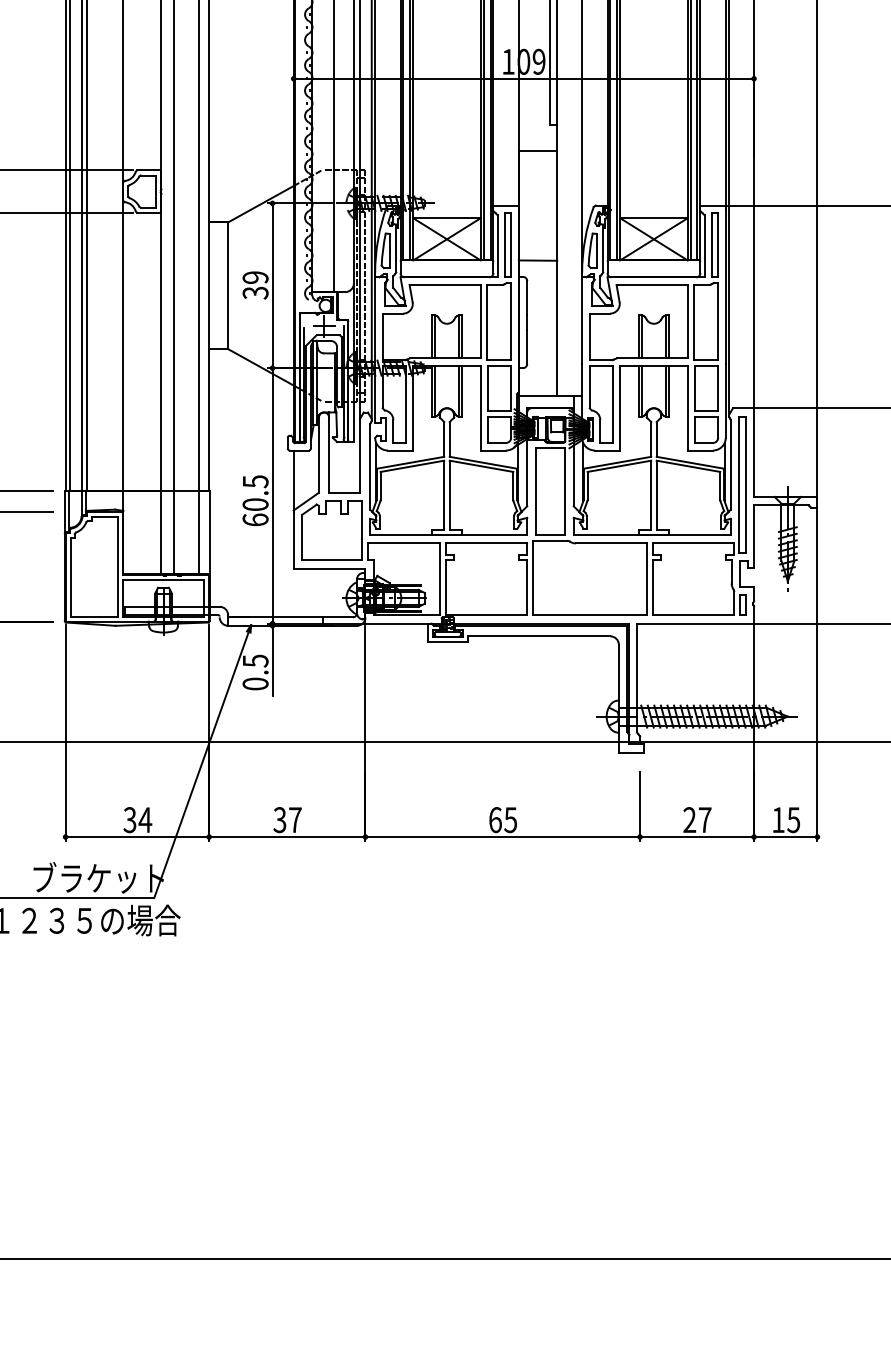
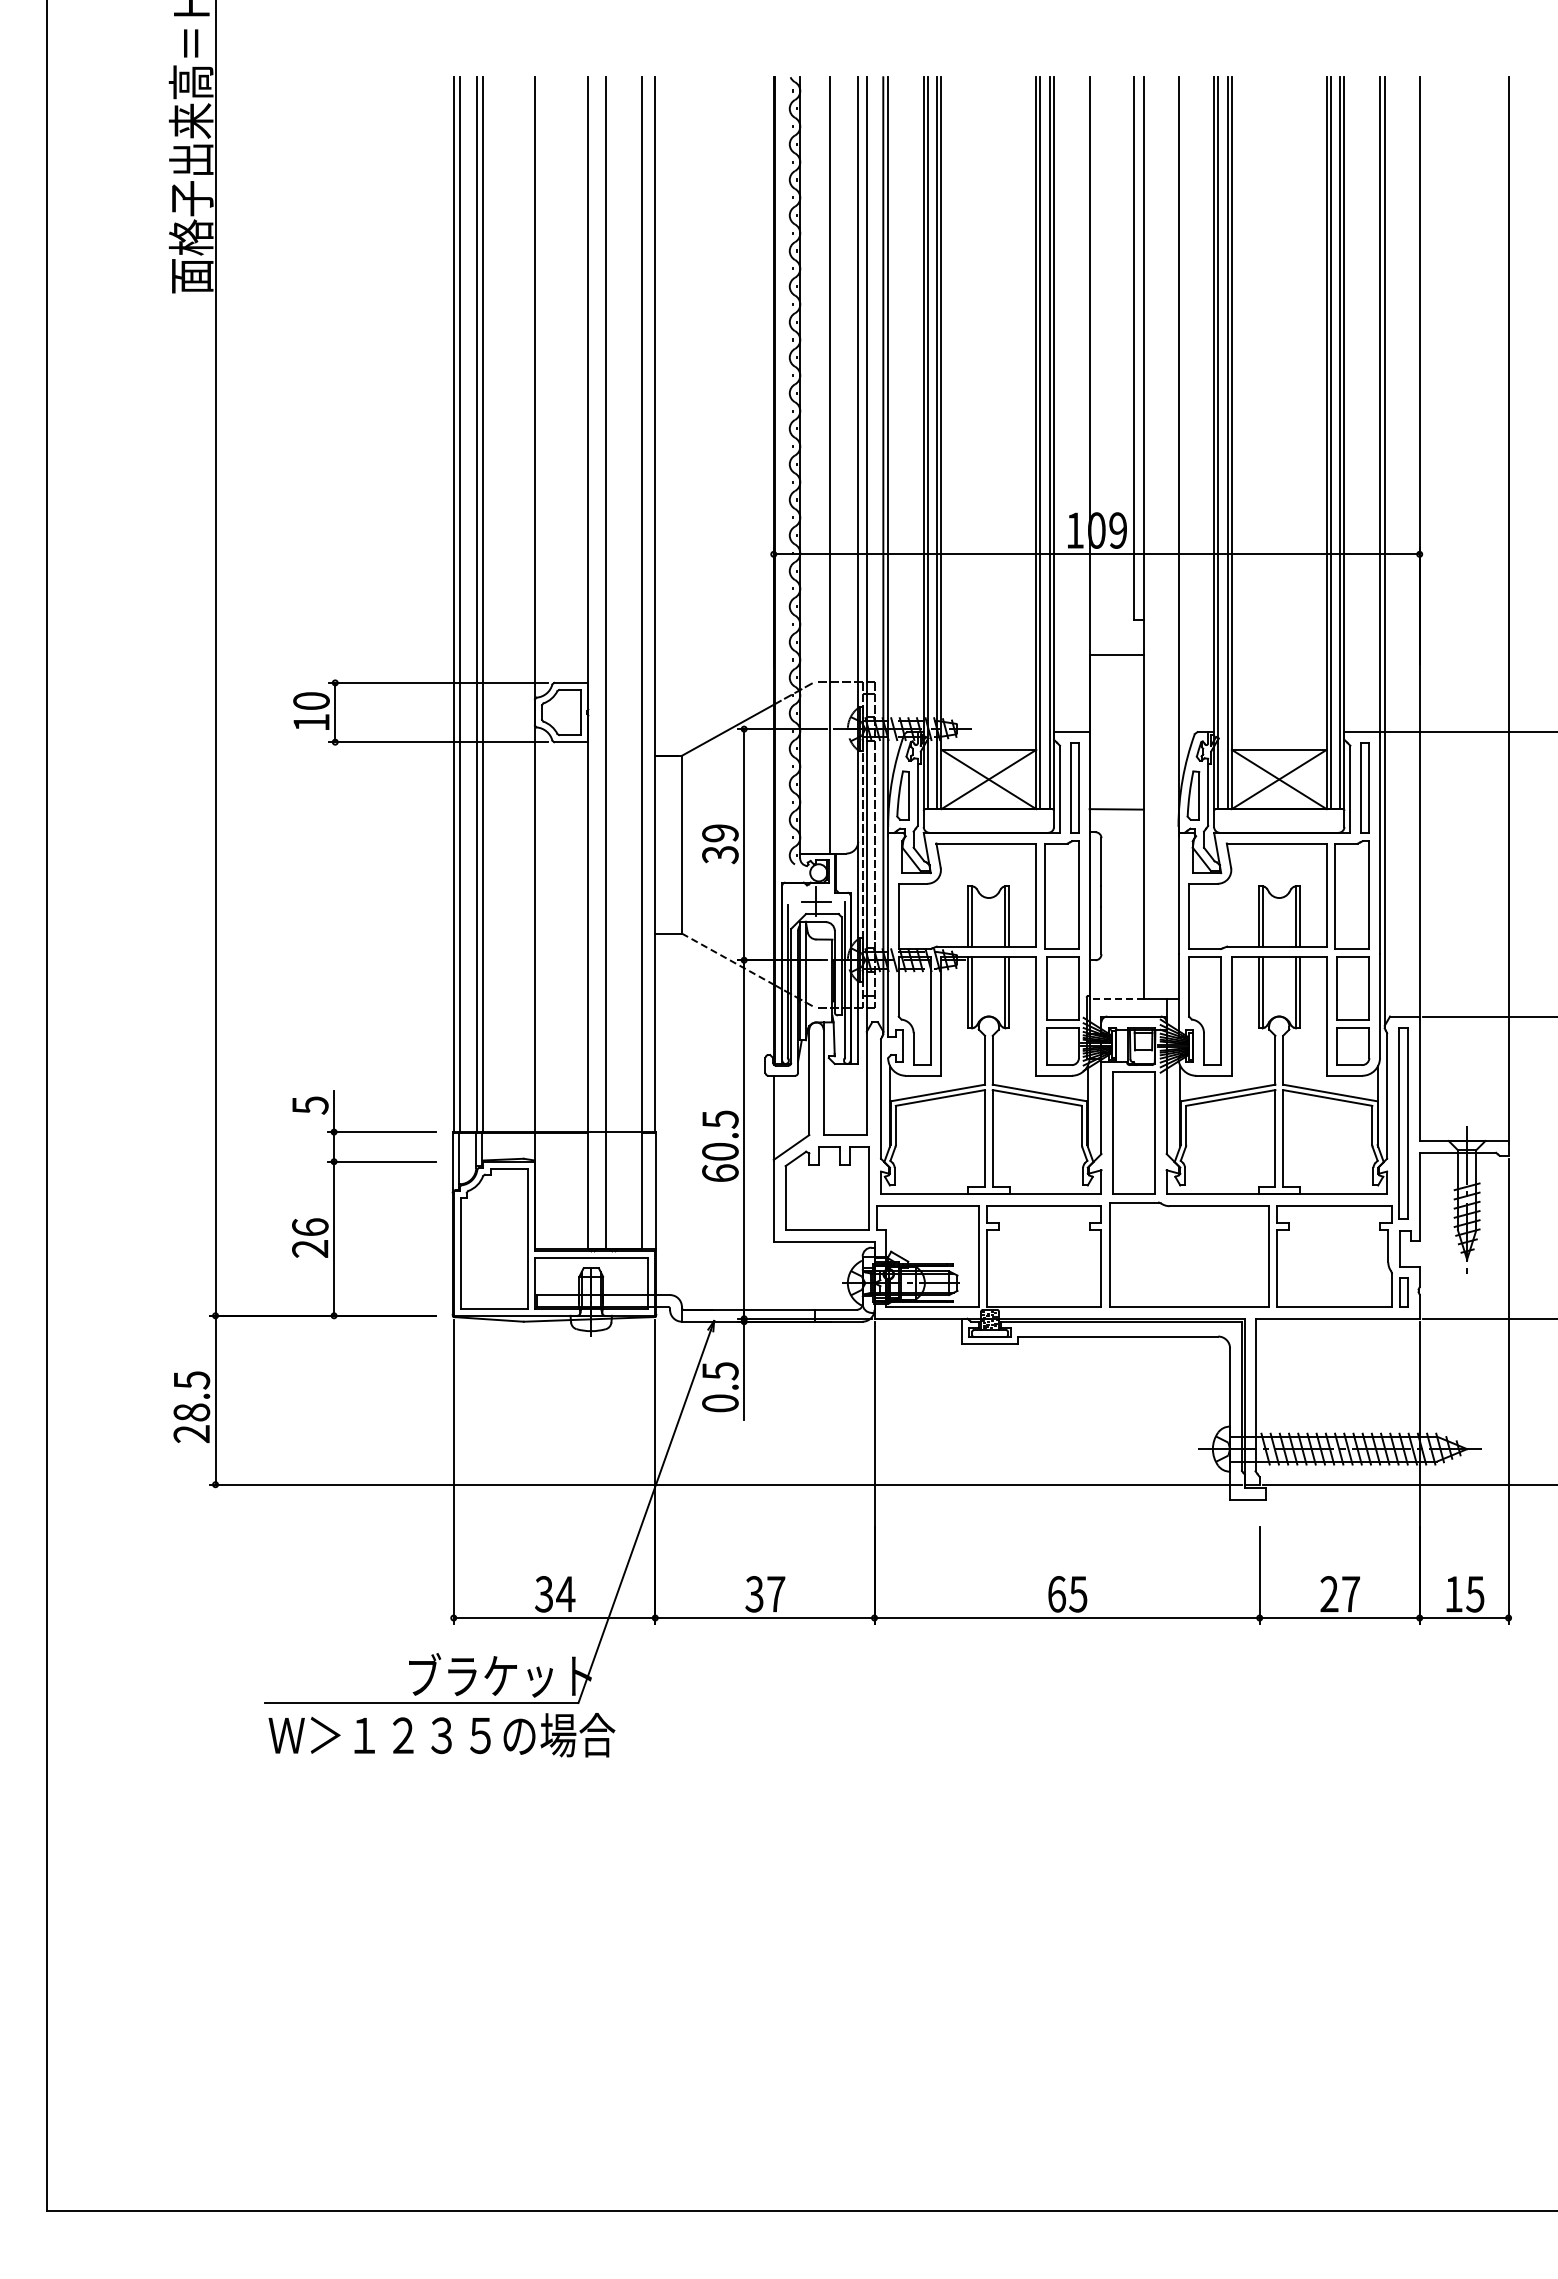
line: (260, 367) -> (727, 959), solid -> dashed
line: (537, 395) -> (1116, 998), solid -> dashed

